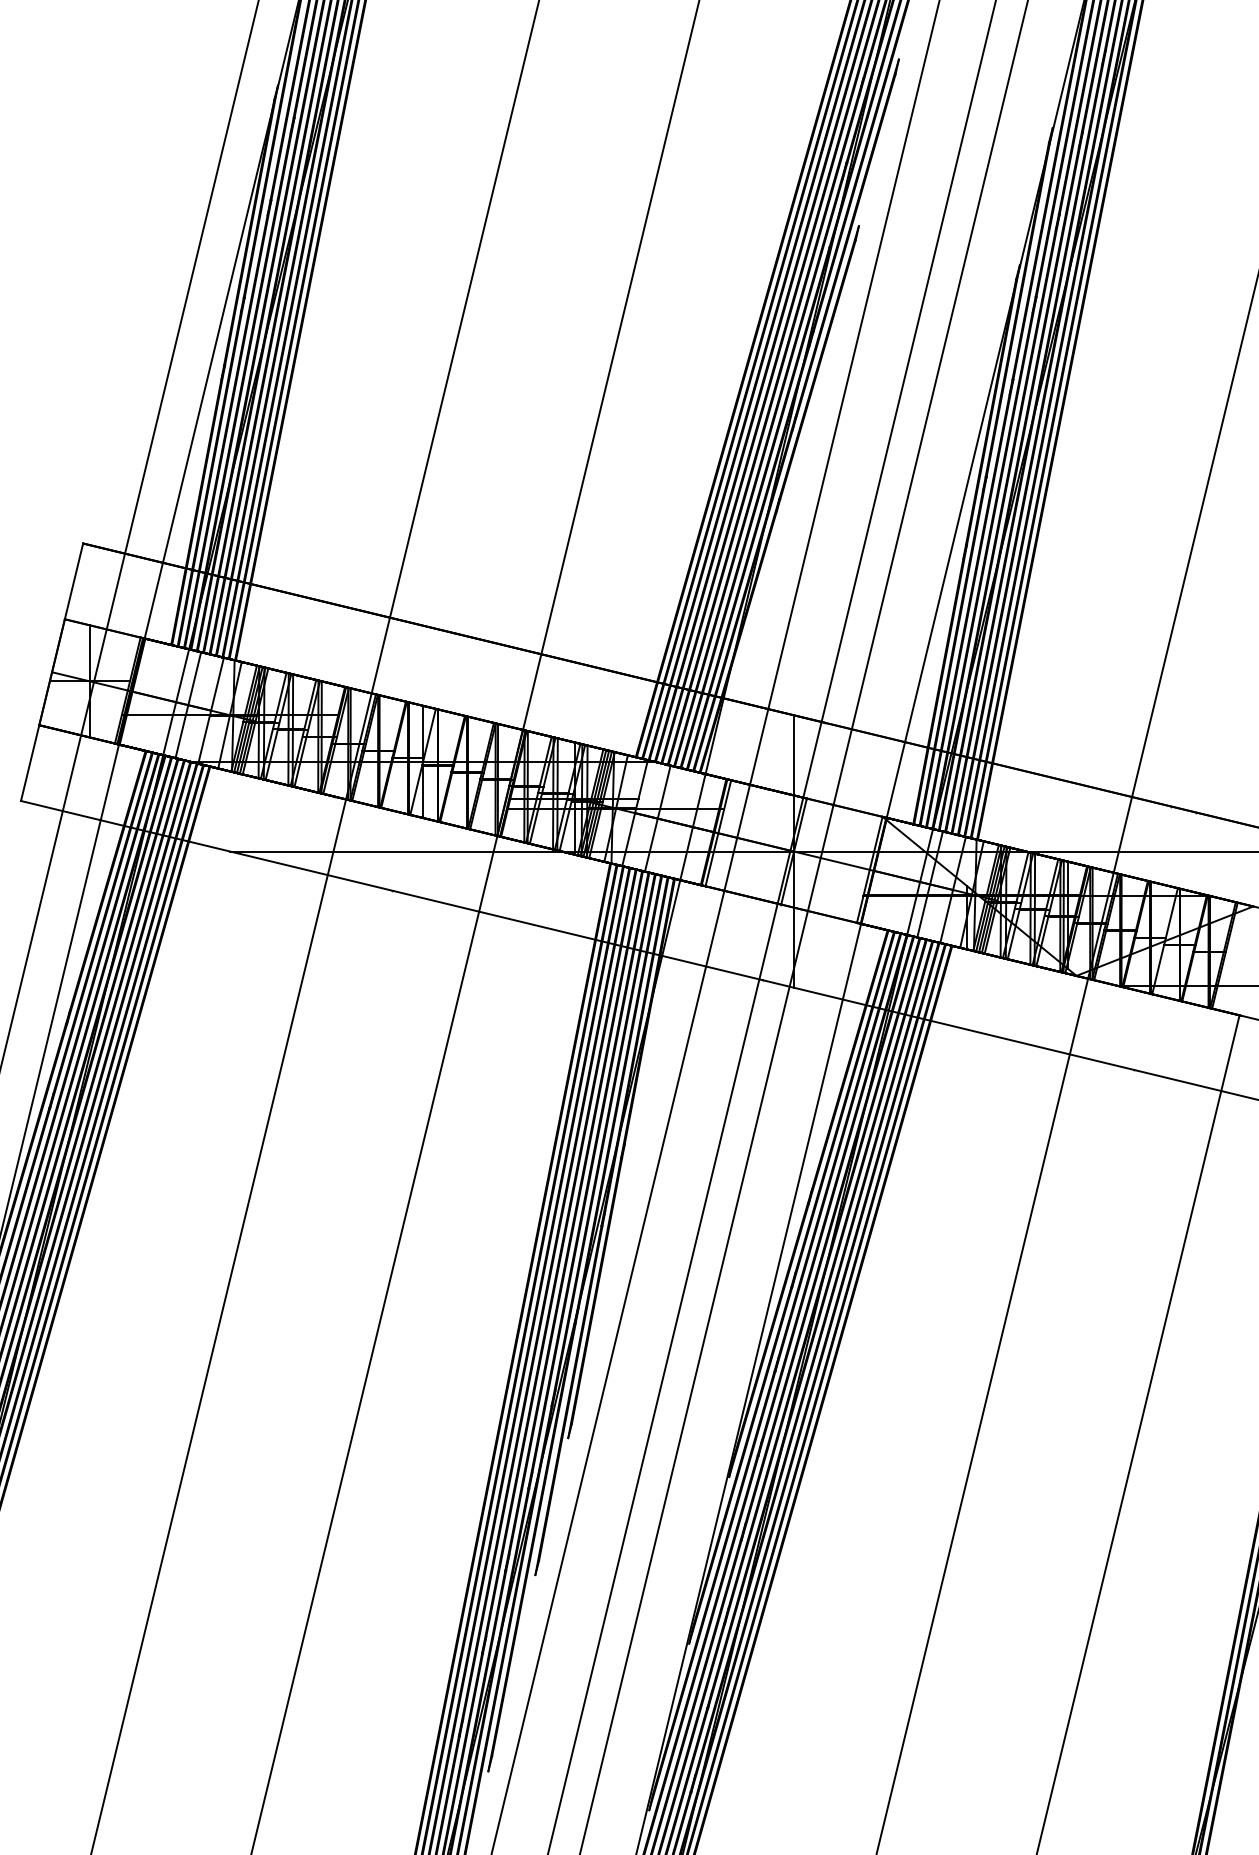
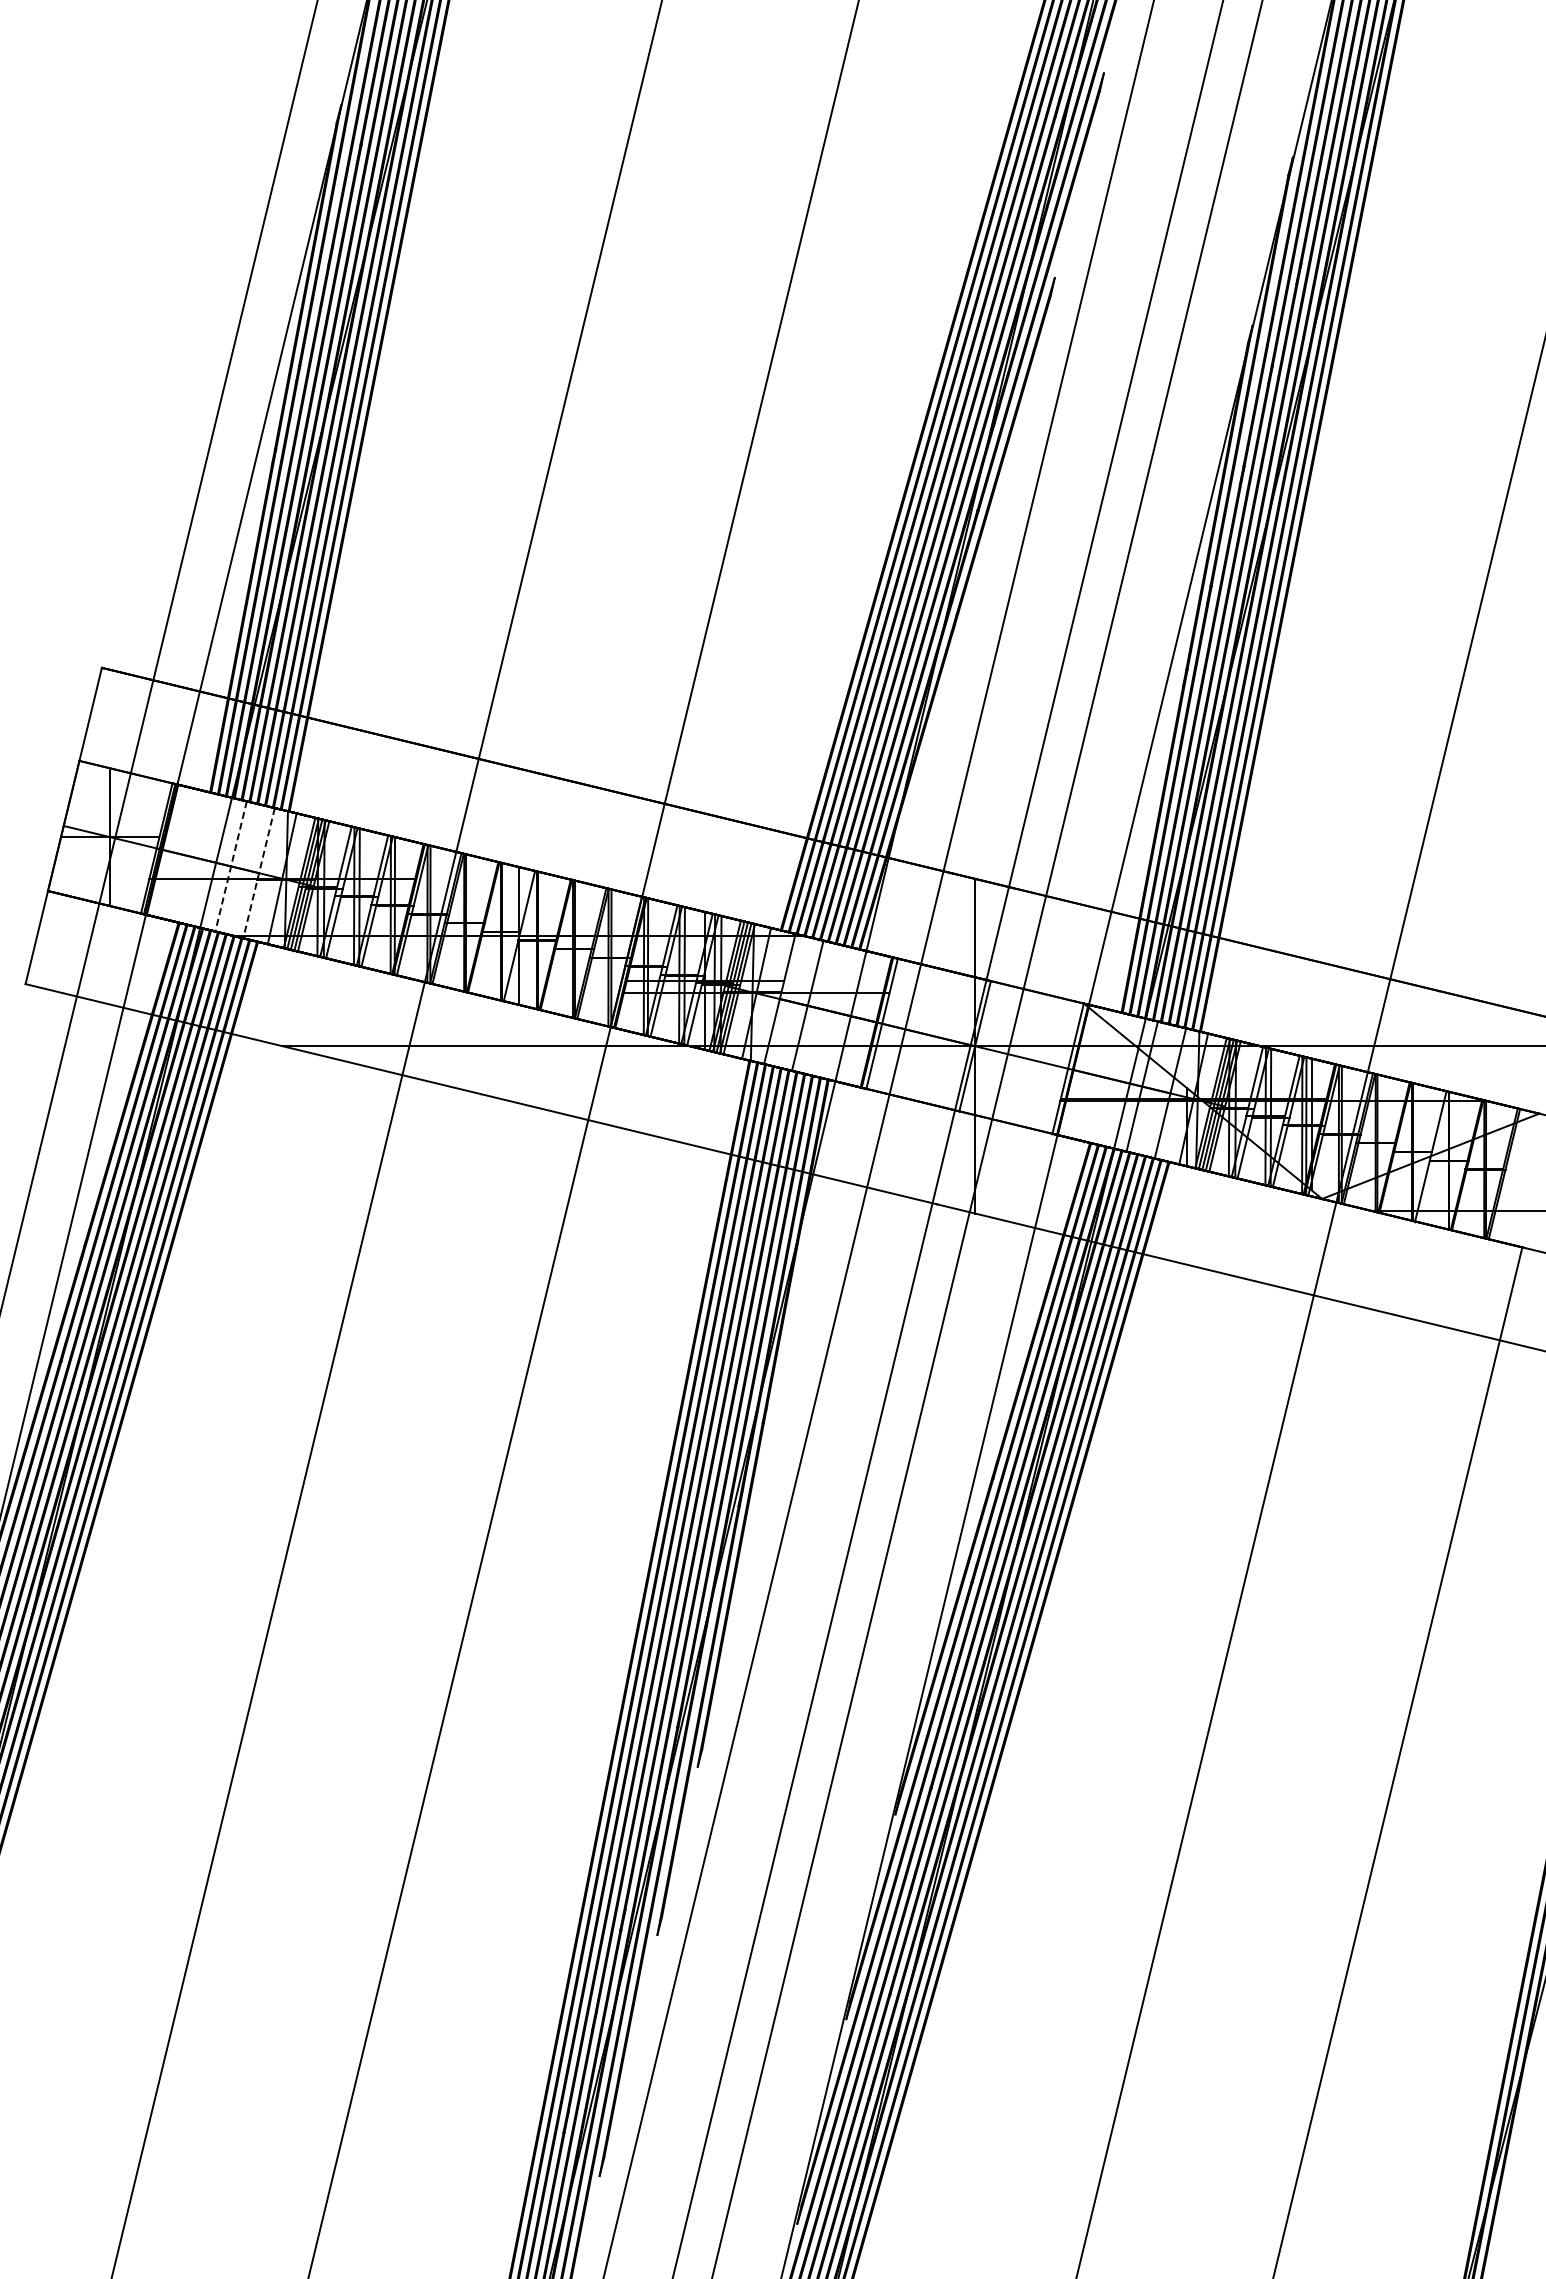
line: (188, 705) -> (231, 866), solid -> dashed
line: (211, 710) -> (259, 873), solid -> dashed

